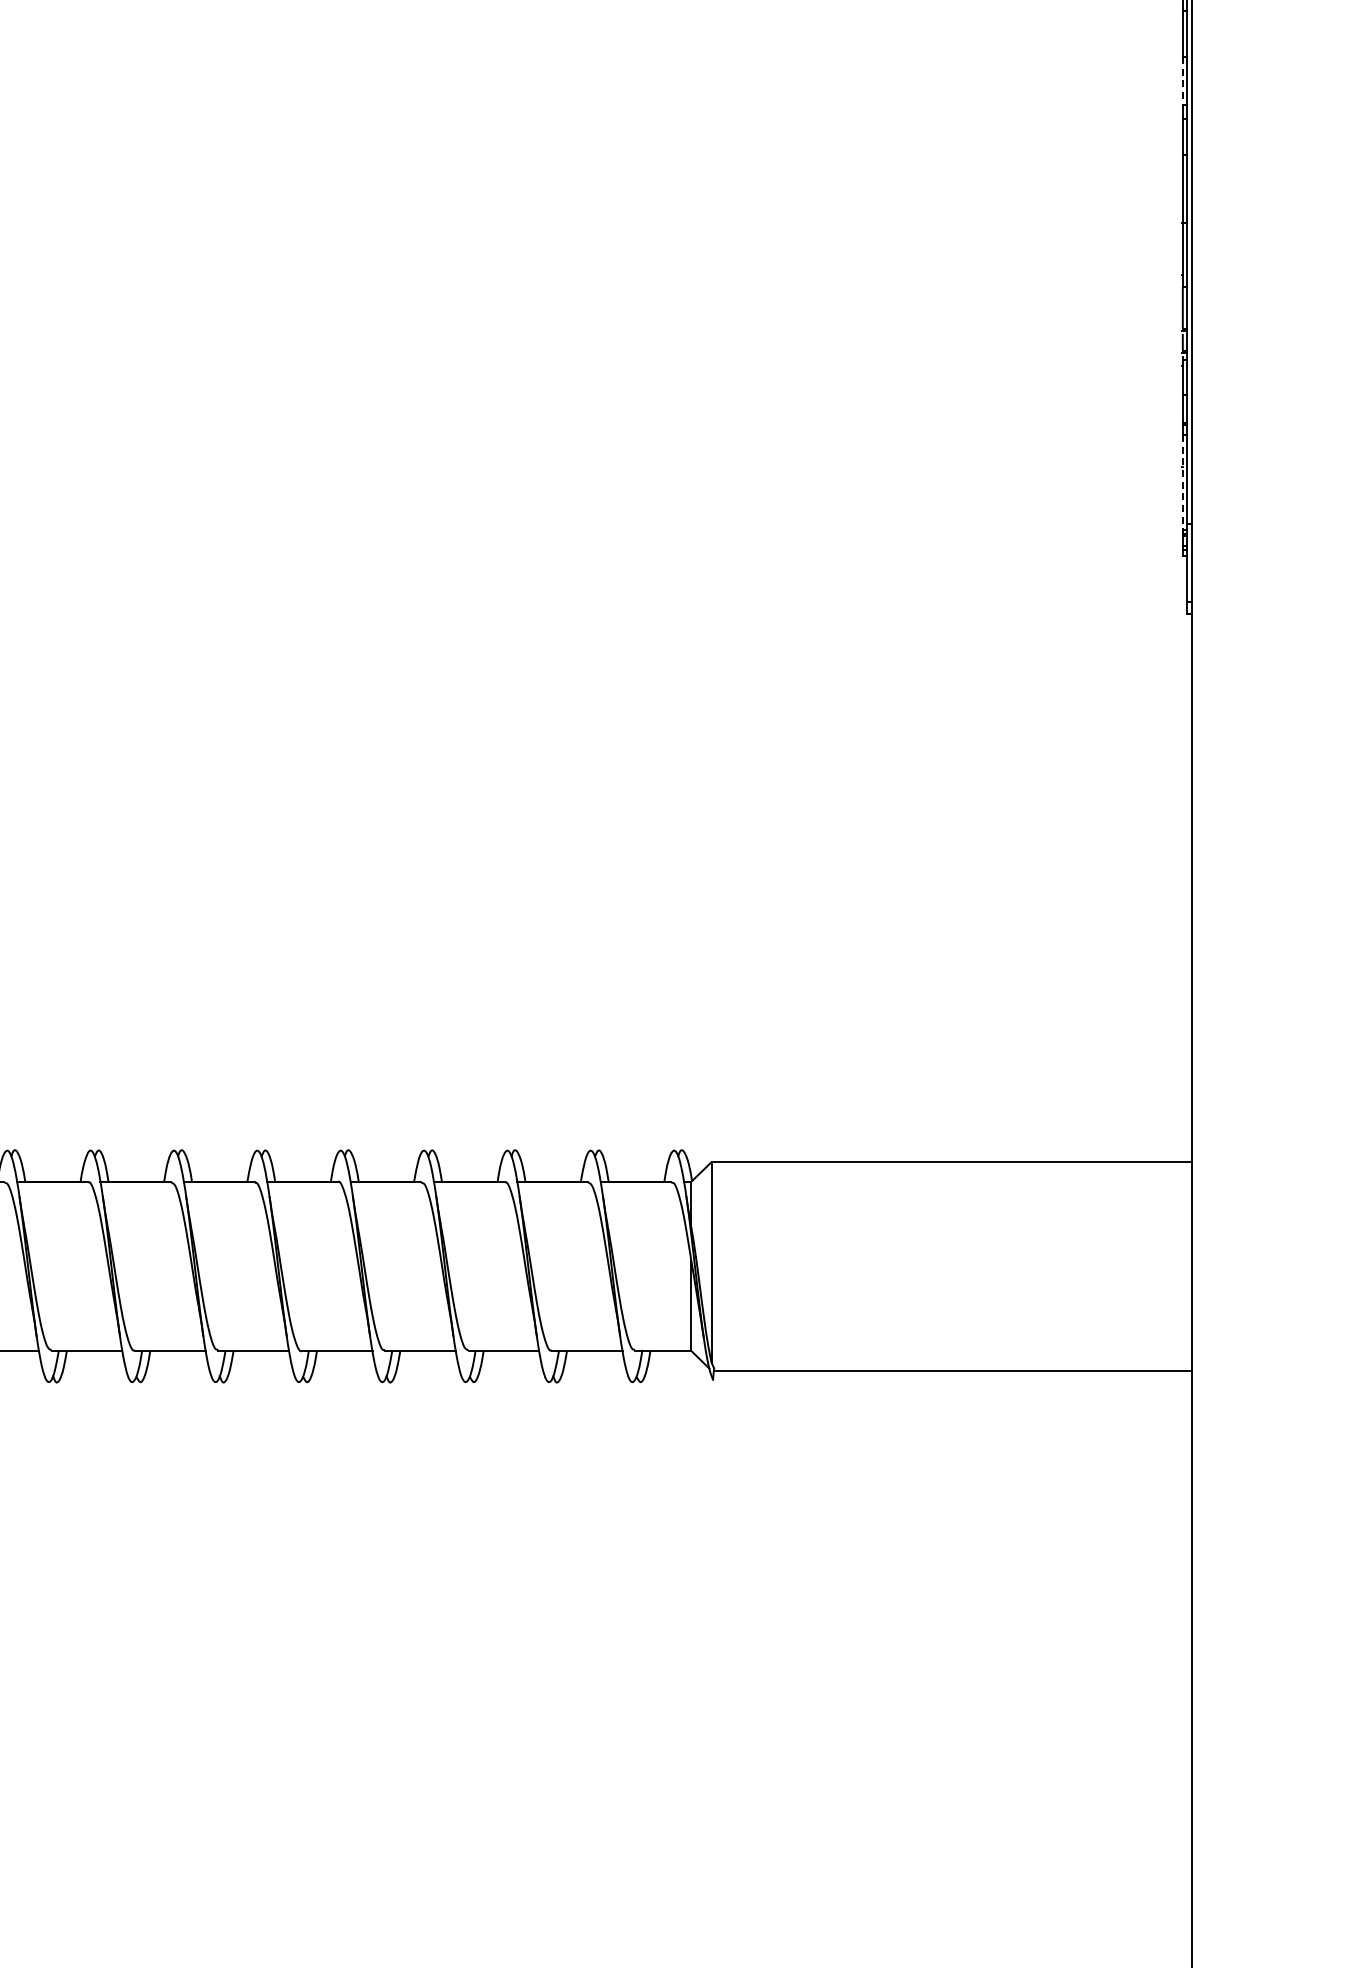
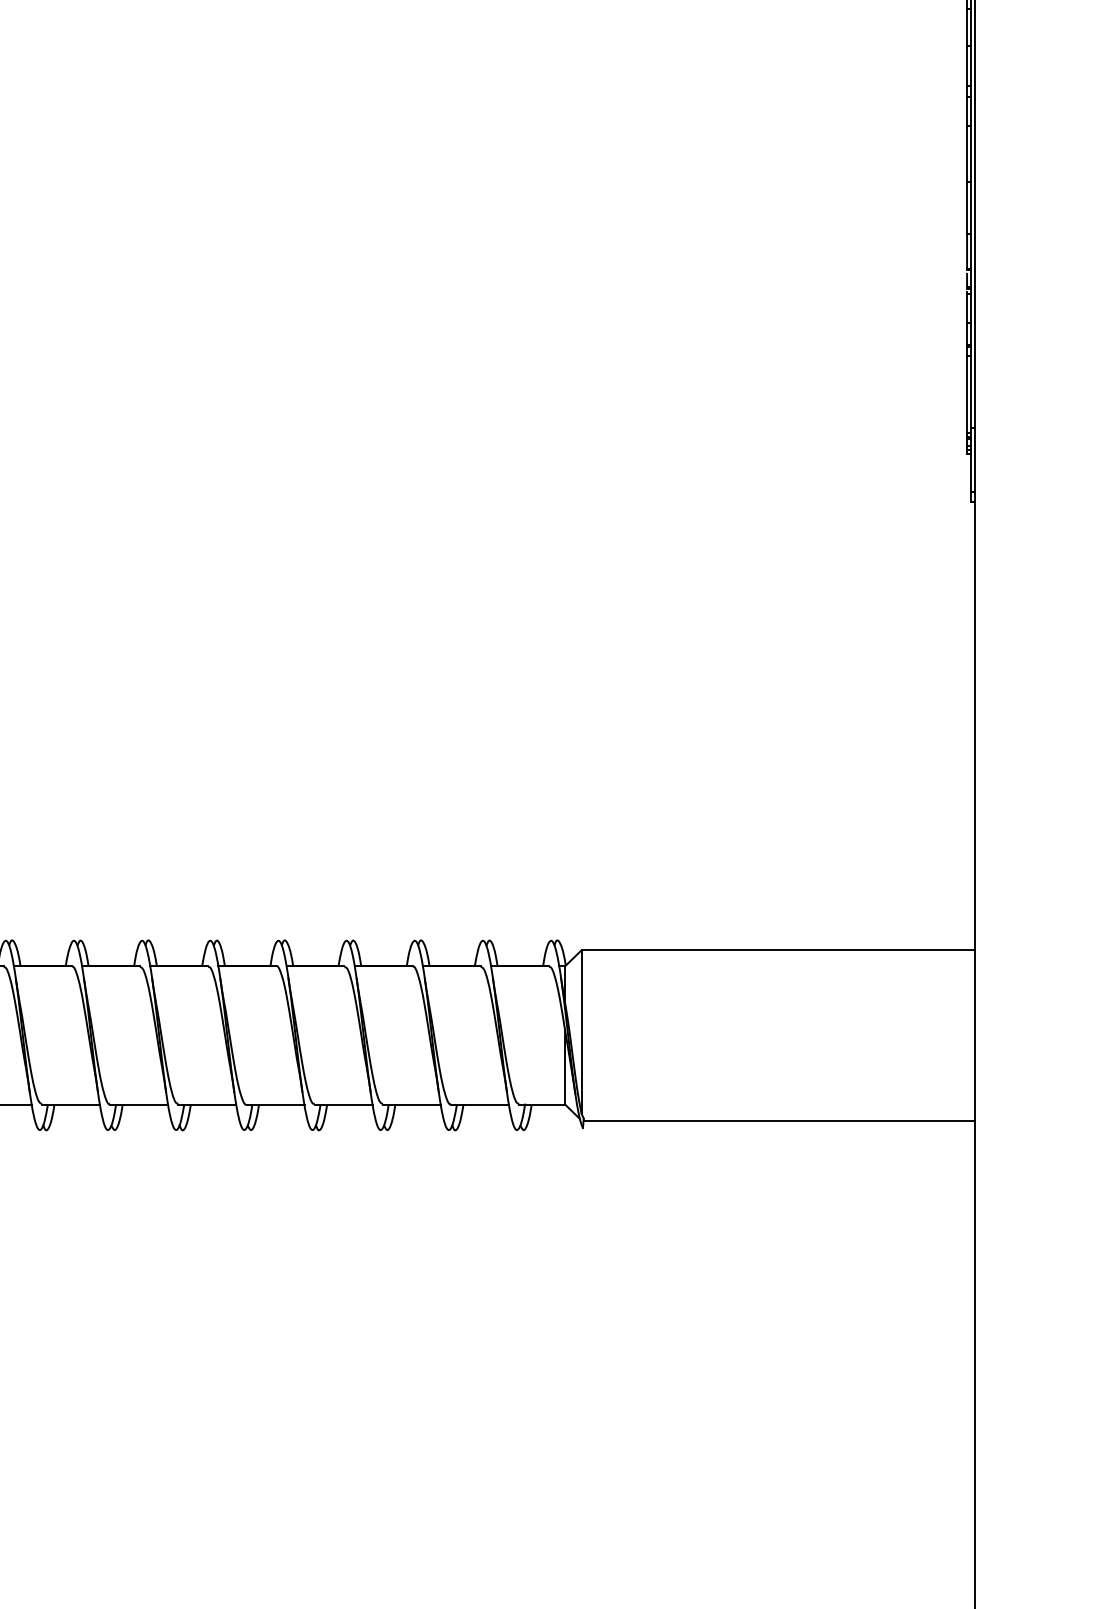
line: (1182, 81) -> (966, 66), dashed -> solid
line: (1182, 483) -> (966, 395), dashed -> solid

